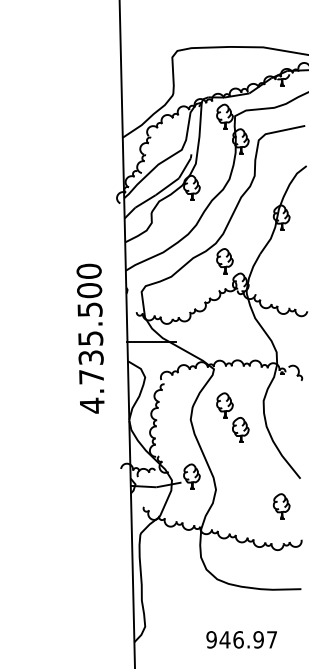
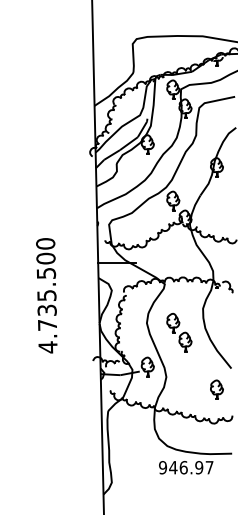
text: (90, 338) -> (46, 295), moved
part: (233, 417) -> (179, 332), moved
text: (242, 639) -> (186, 467), moved

